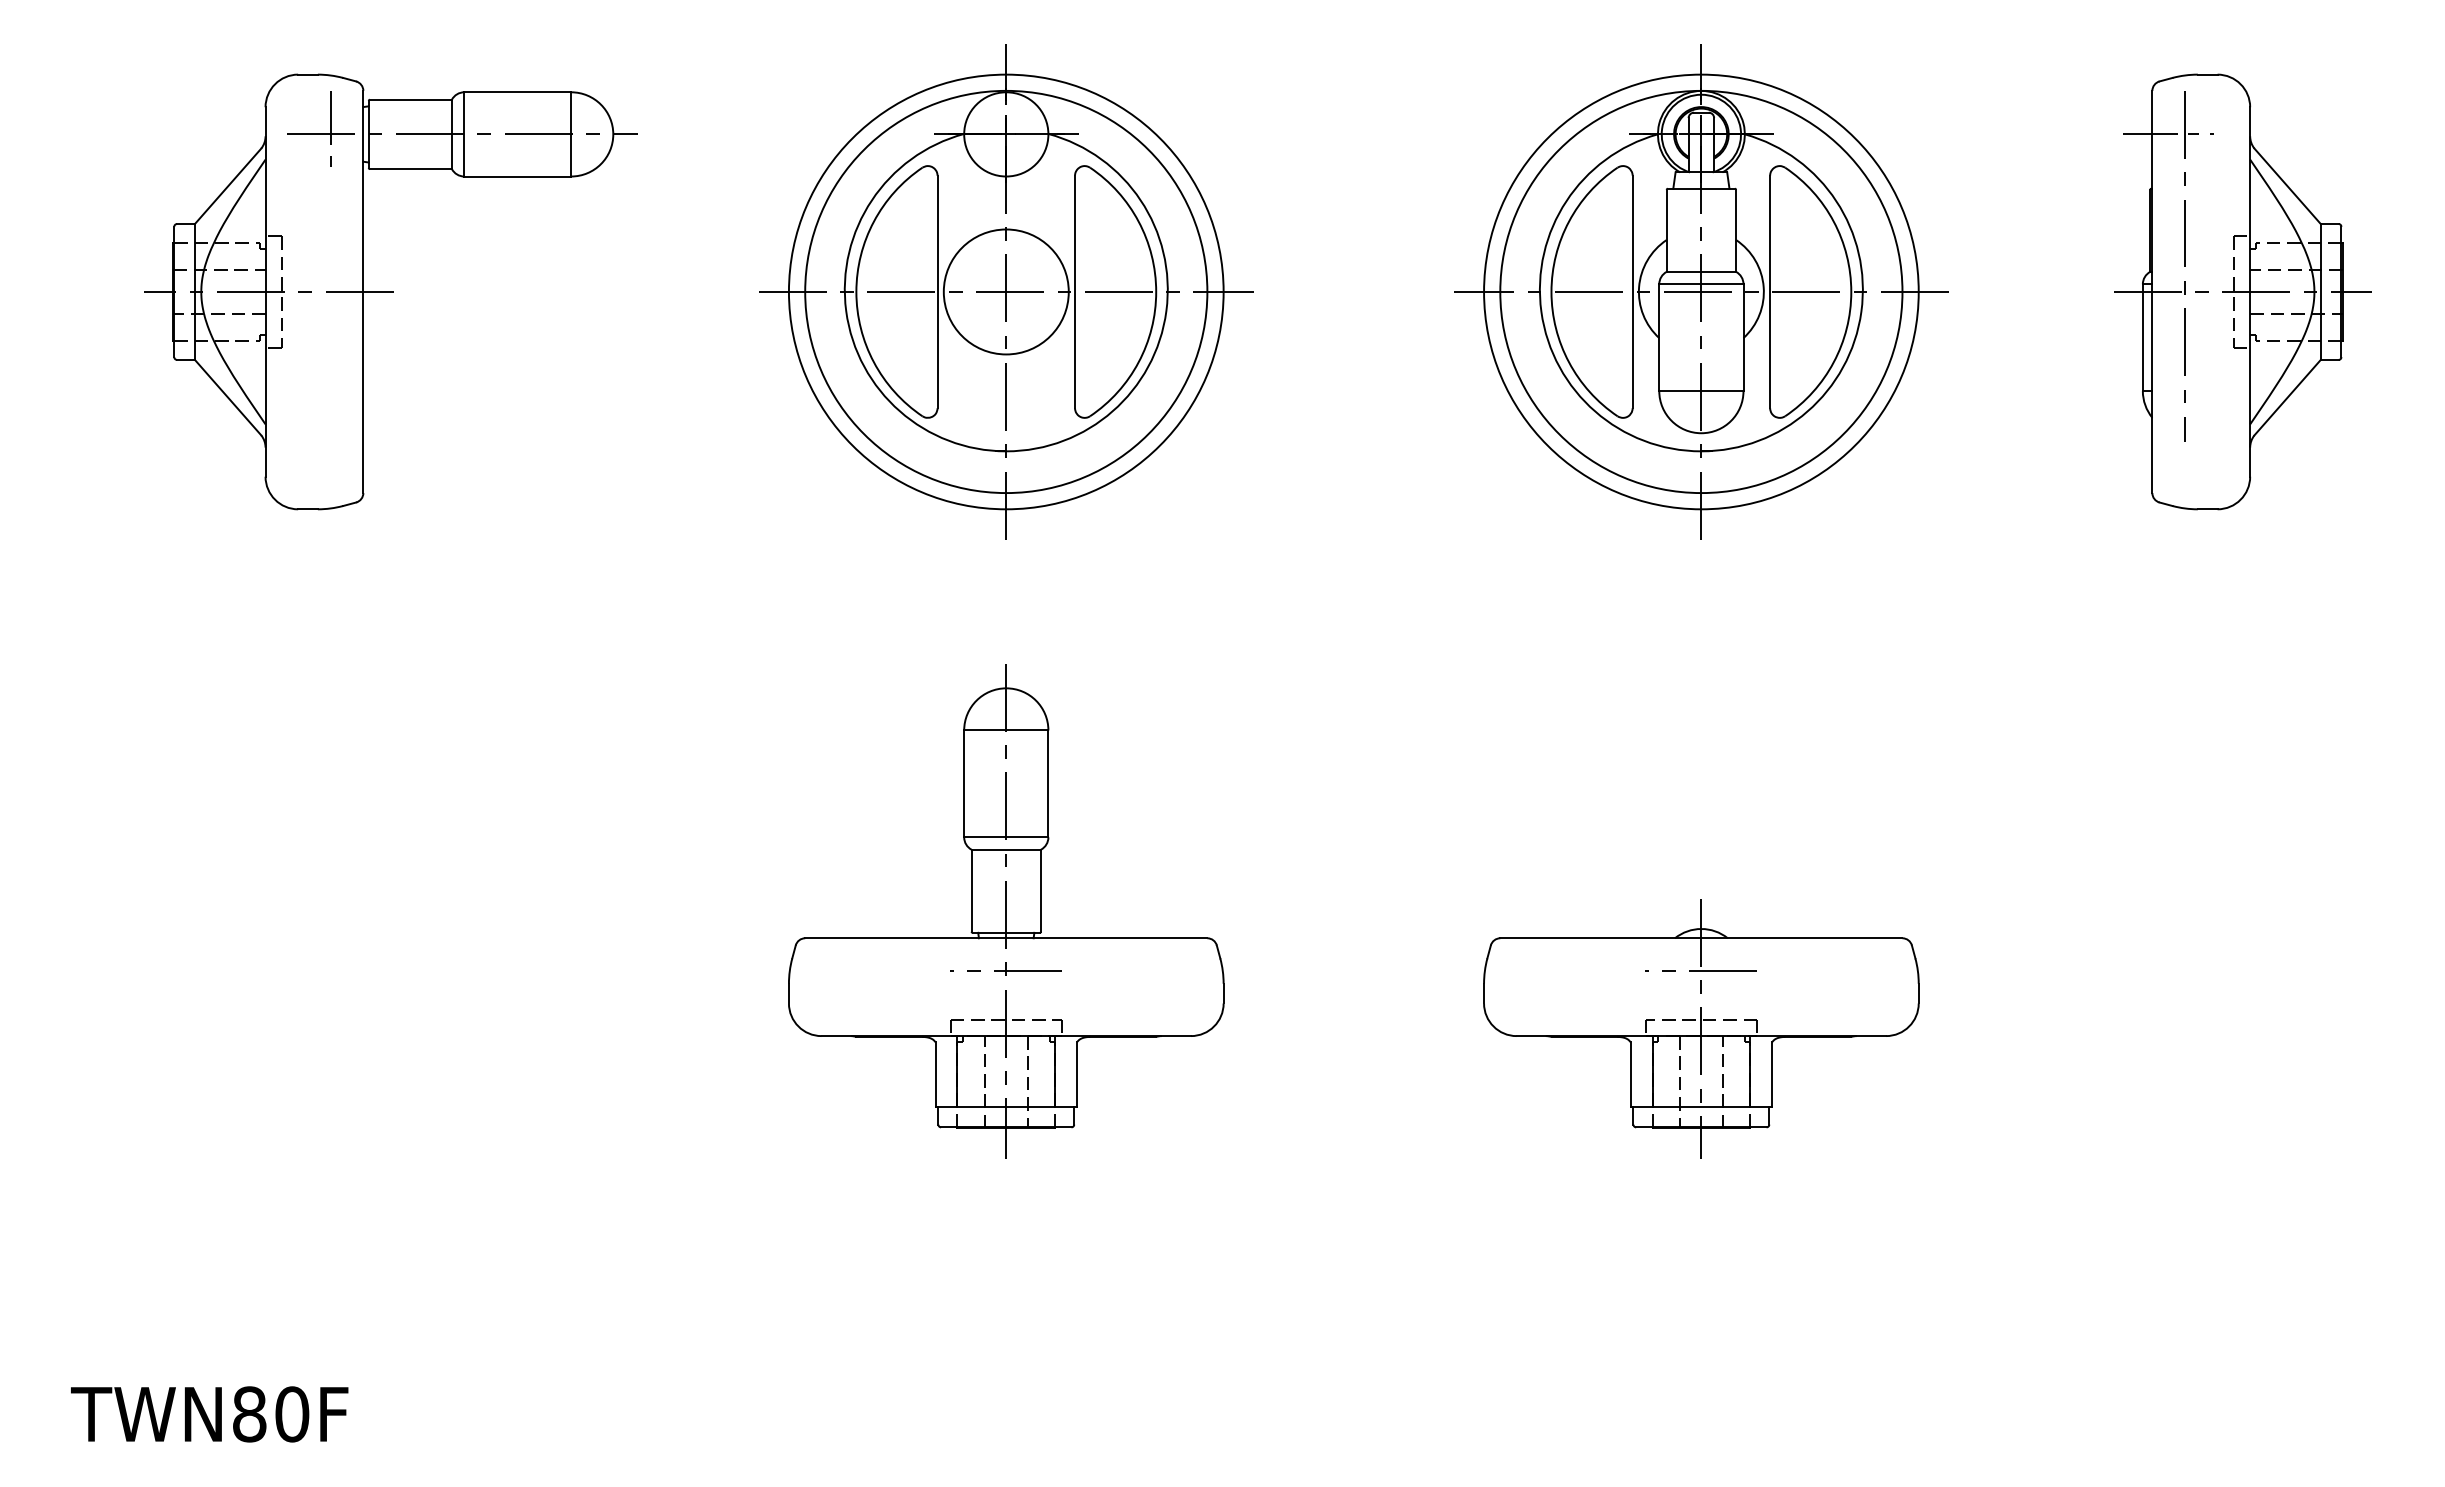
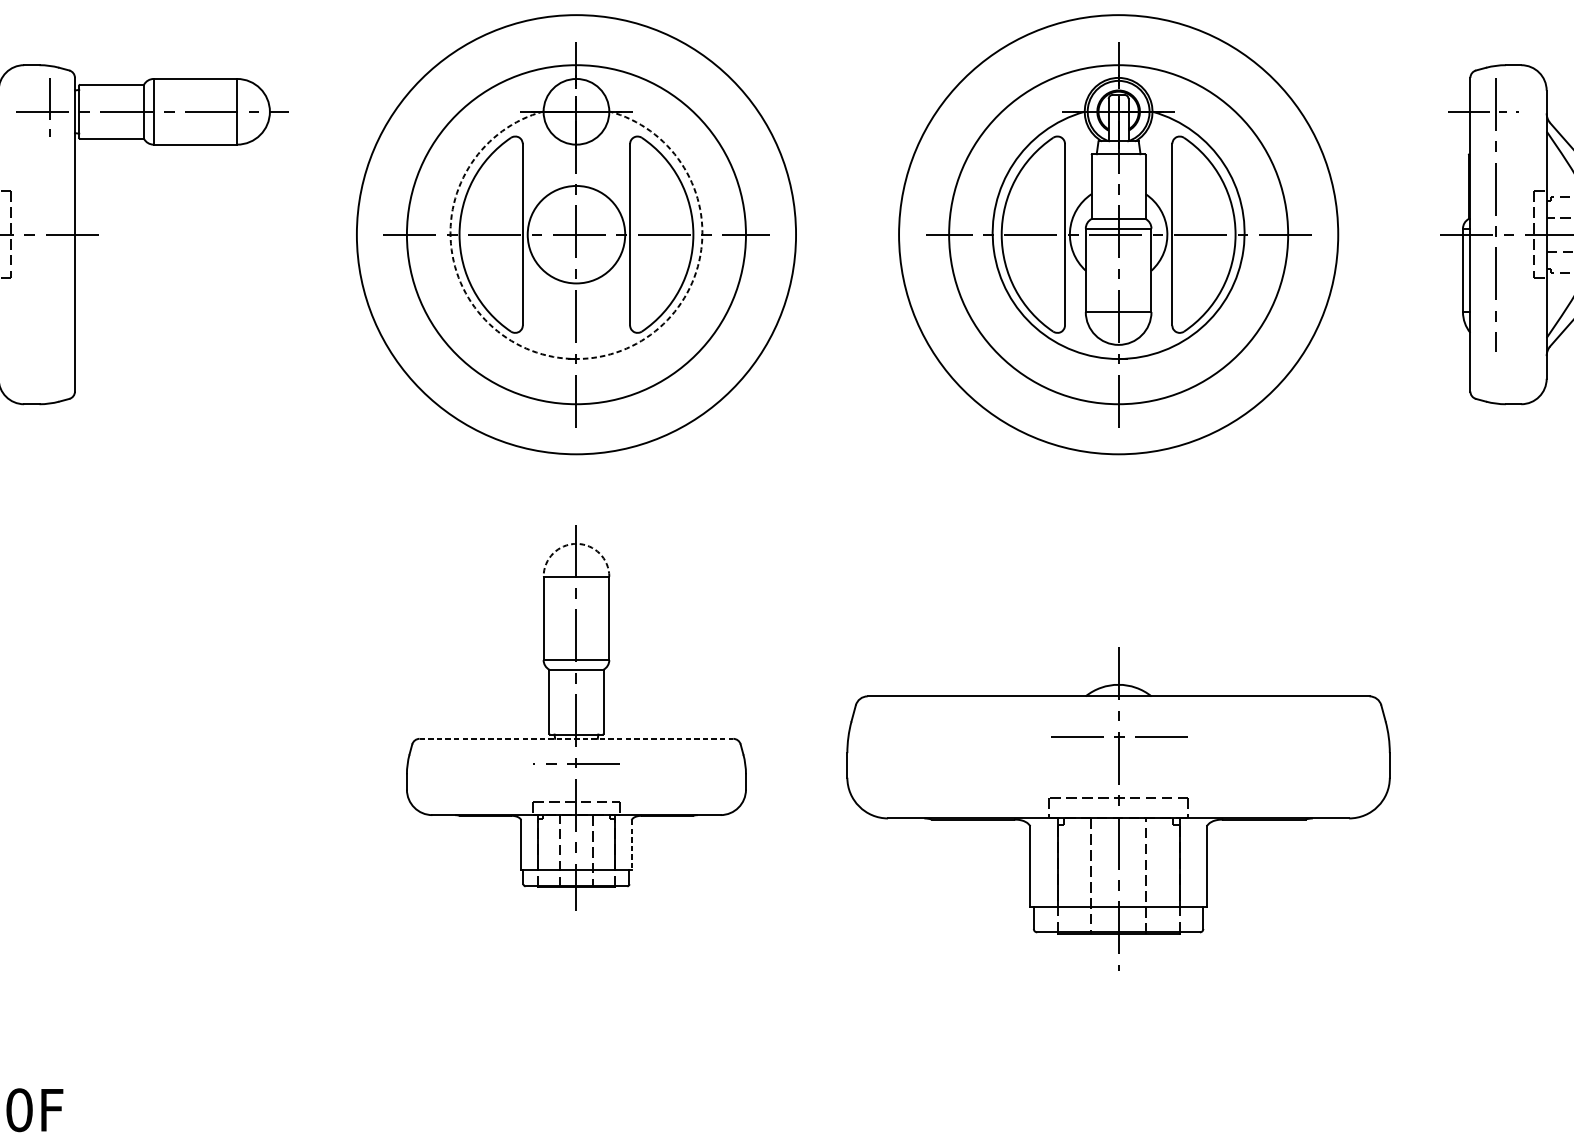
circle: (1006, 291) -> (576, 234), size x1.4
circle: (1701, 291) -> (1118, 234), size x1.4
arc: (1006, 451) -> (576, 359), solid -> dashed
arc: (1006, 688) -> (576, 544), solid -> dashed
line: (1006, 938) -> (576, 739), solid -> dashed
part: (1701, 1028) -> (1118, 809), size x1.6
line: (1076, 1075) -> (631, 845), solid -> dashed

